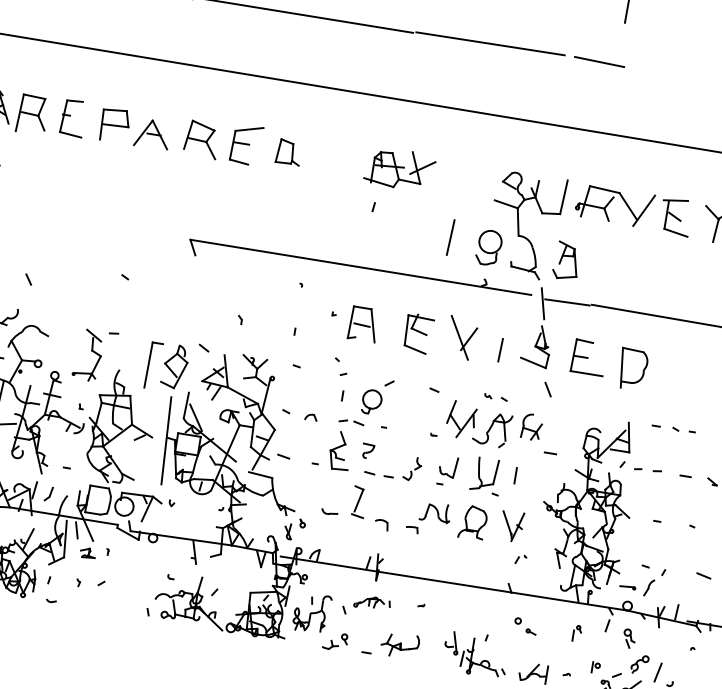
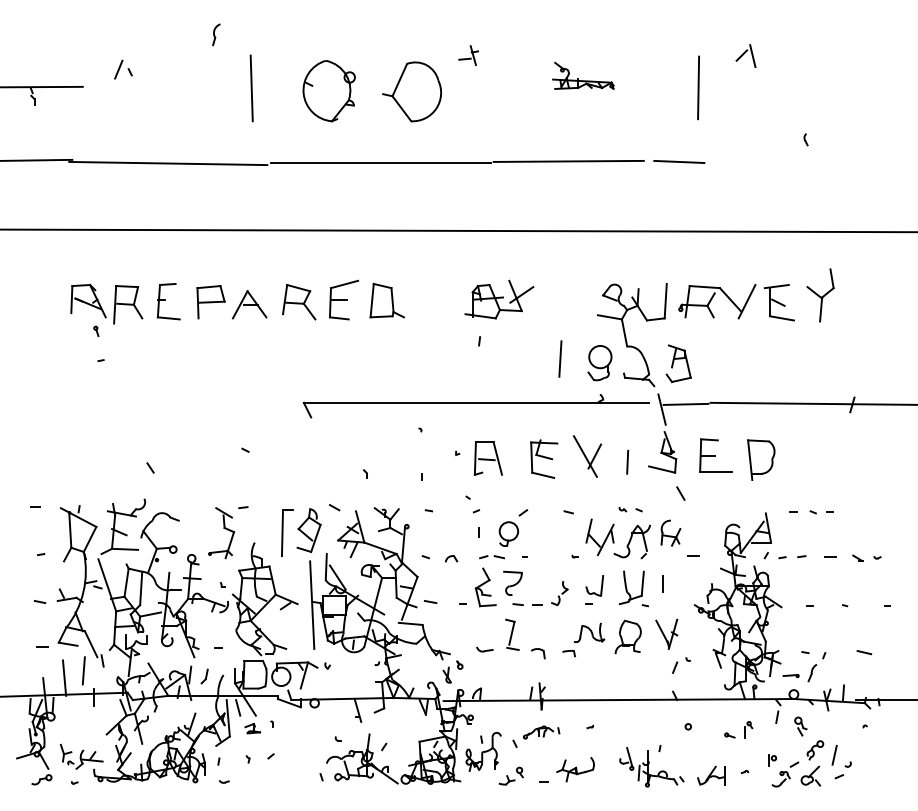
part: (288, 151) -> (386, 300), size x1.43
part: (367, 450) -> (512, 582), size x1.67
part: (521, 559) -> (681, 665), size x1.67
part: (530, 631) -> (729, 735), moved

